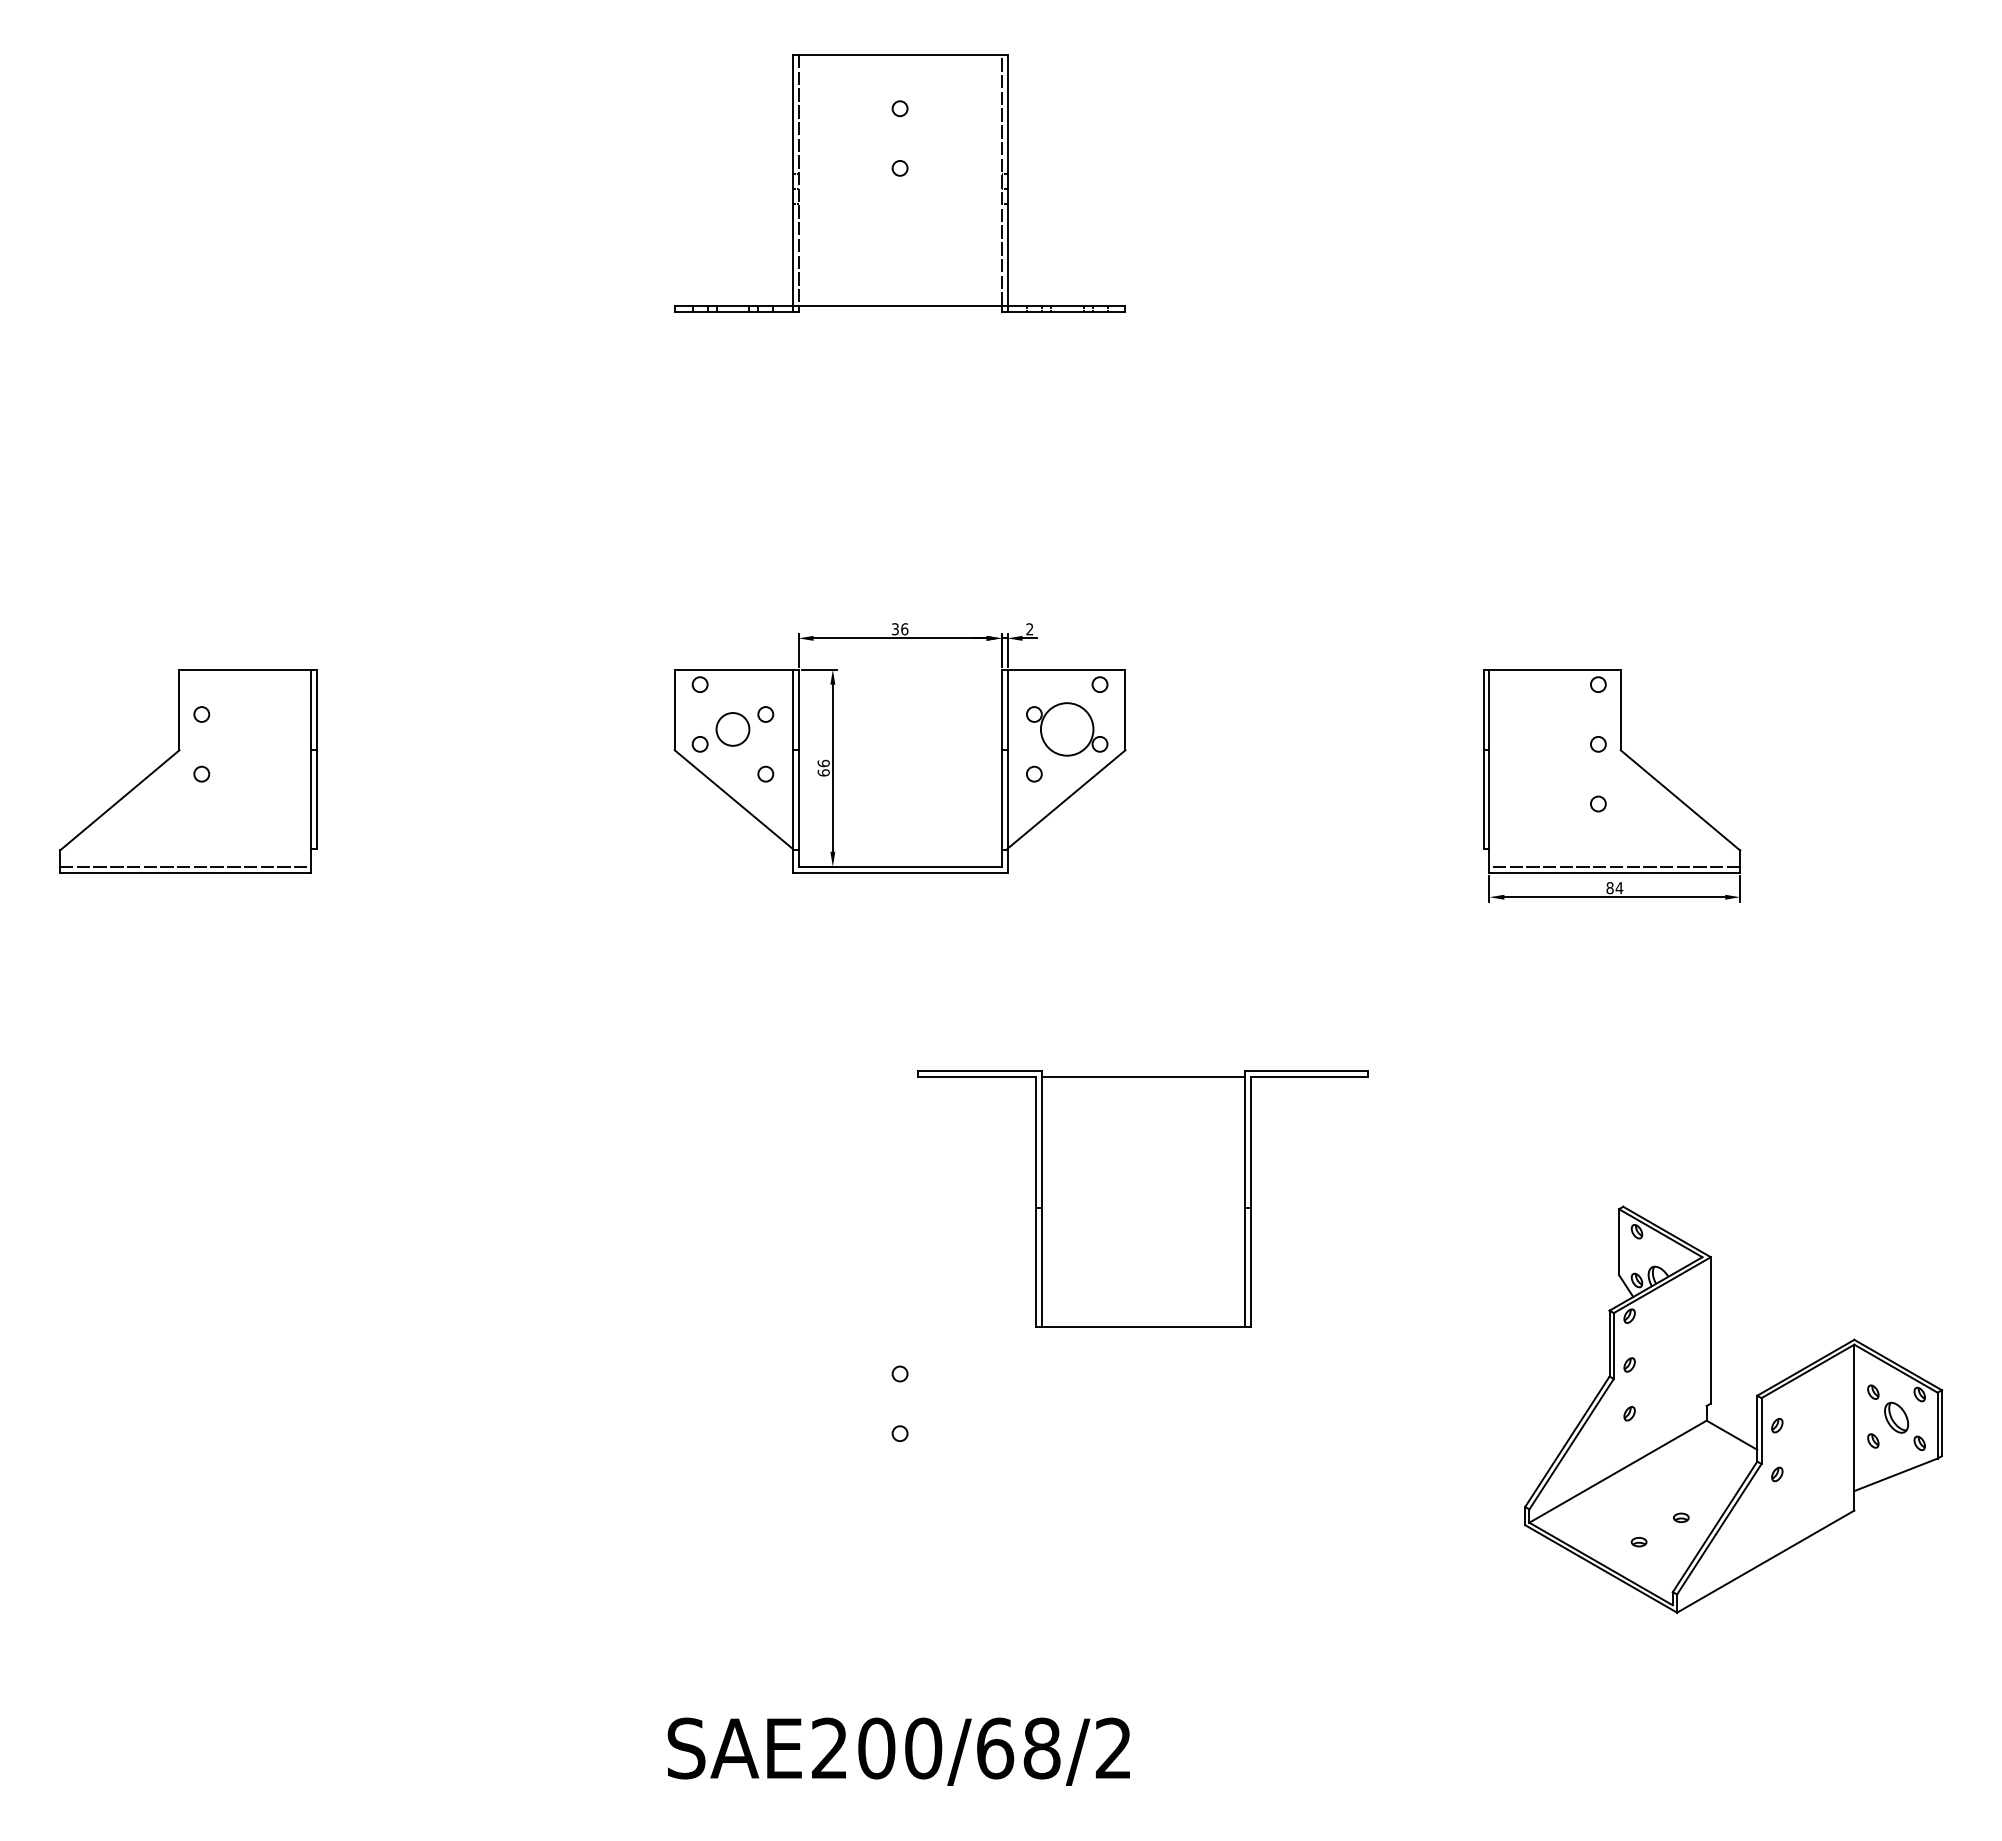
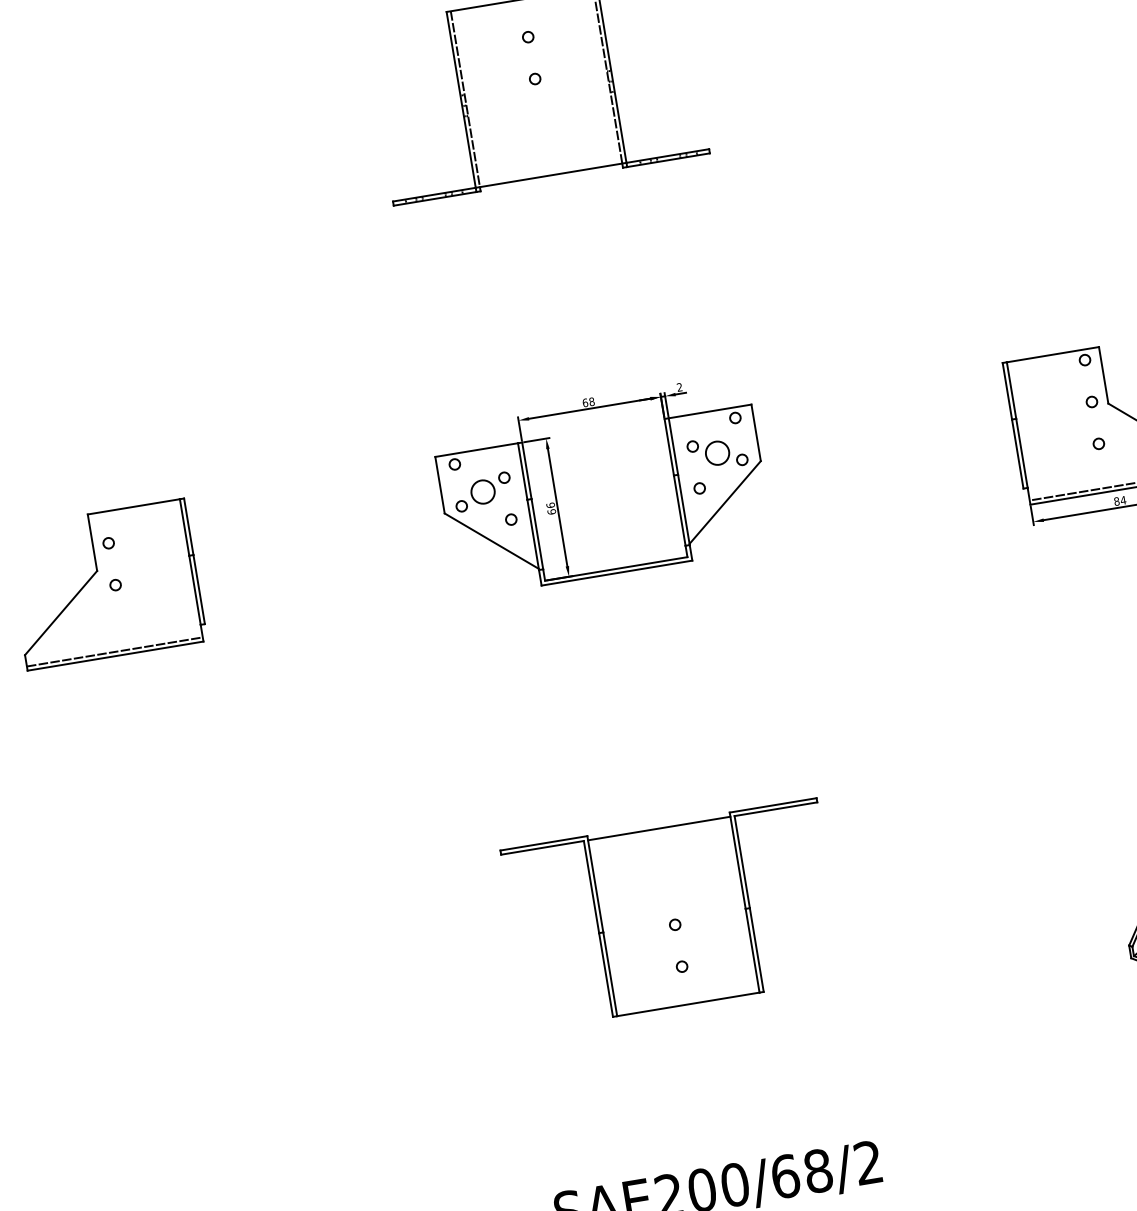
text: (899, 629) -> (588, 402), 36 -> 68
circle: (1066, 729) -> (717, 453), size x0.62
part: (1142, 1198) -> (672, 914), moved

